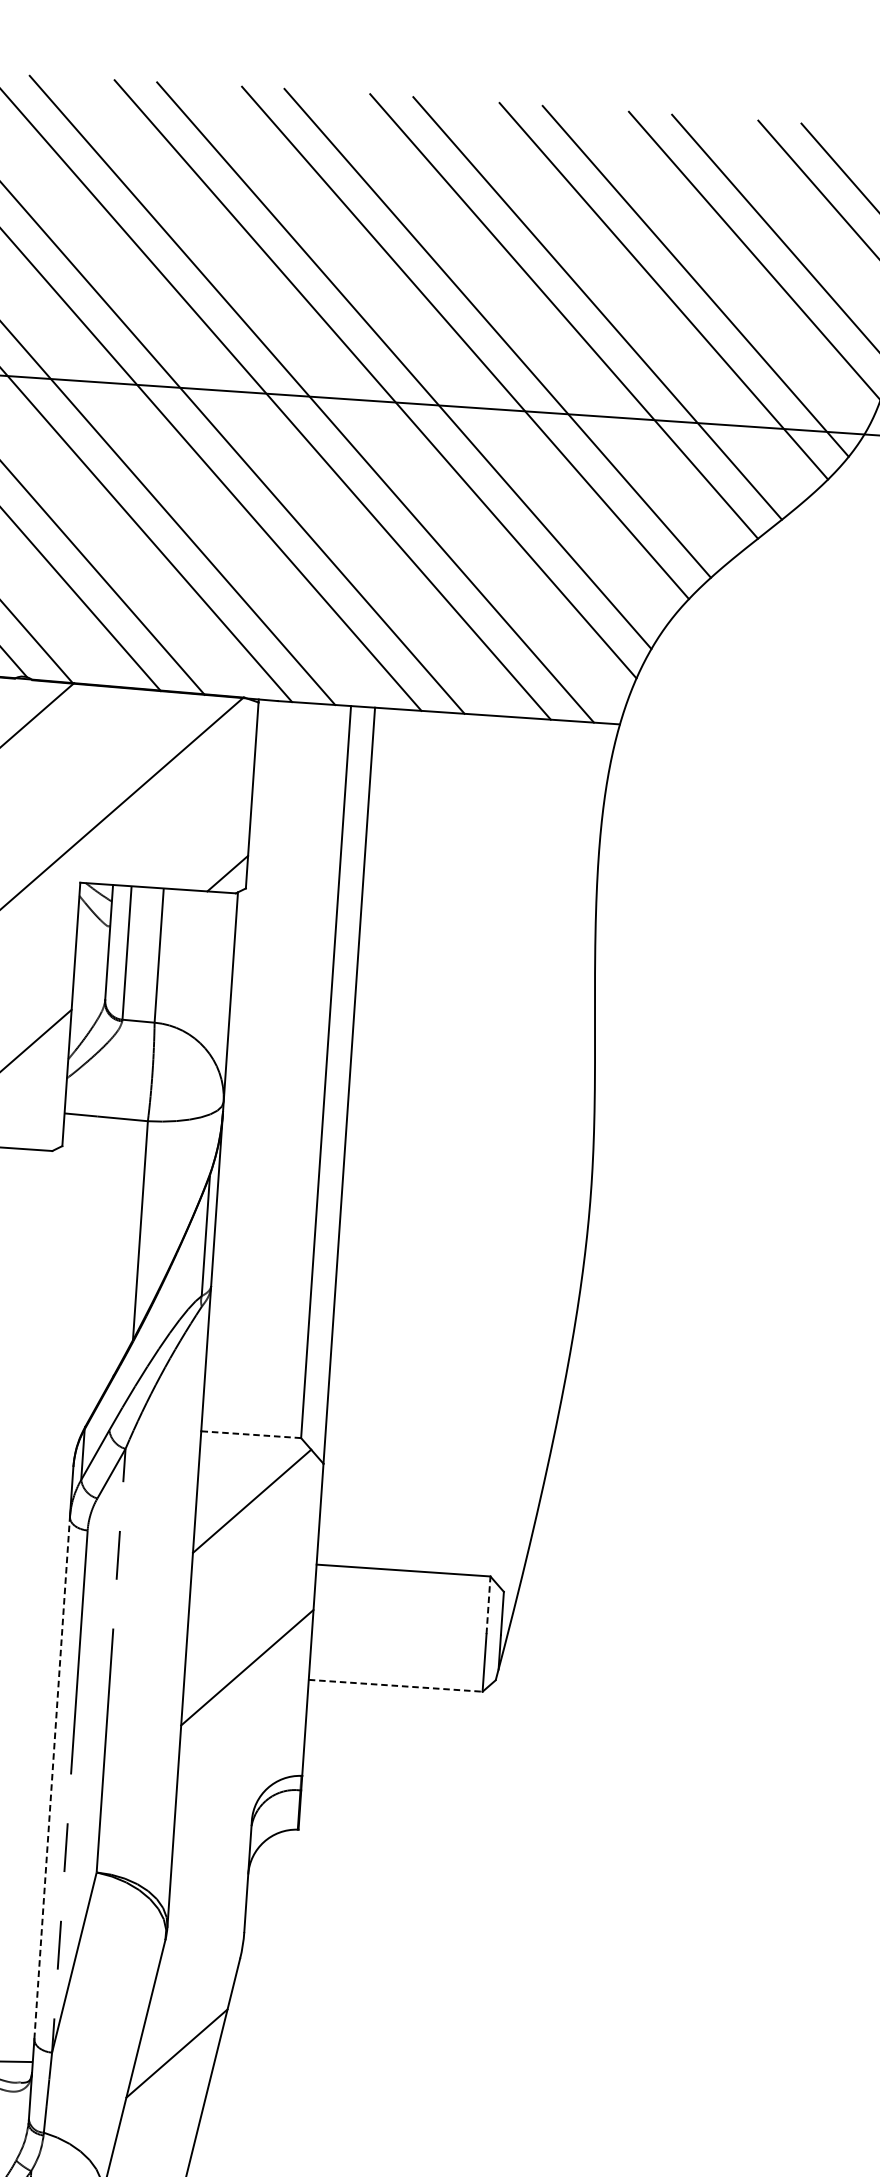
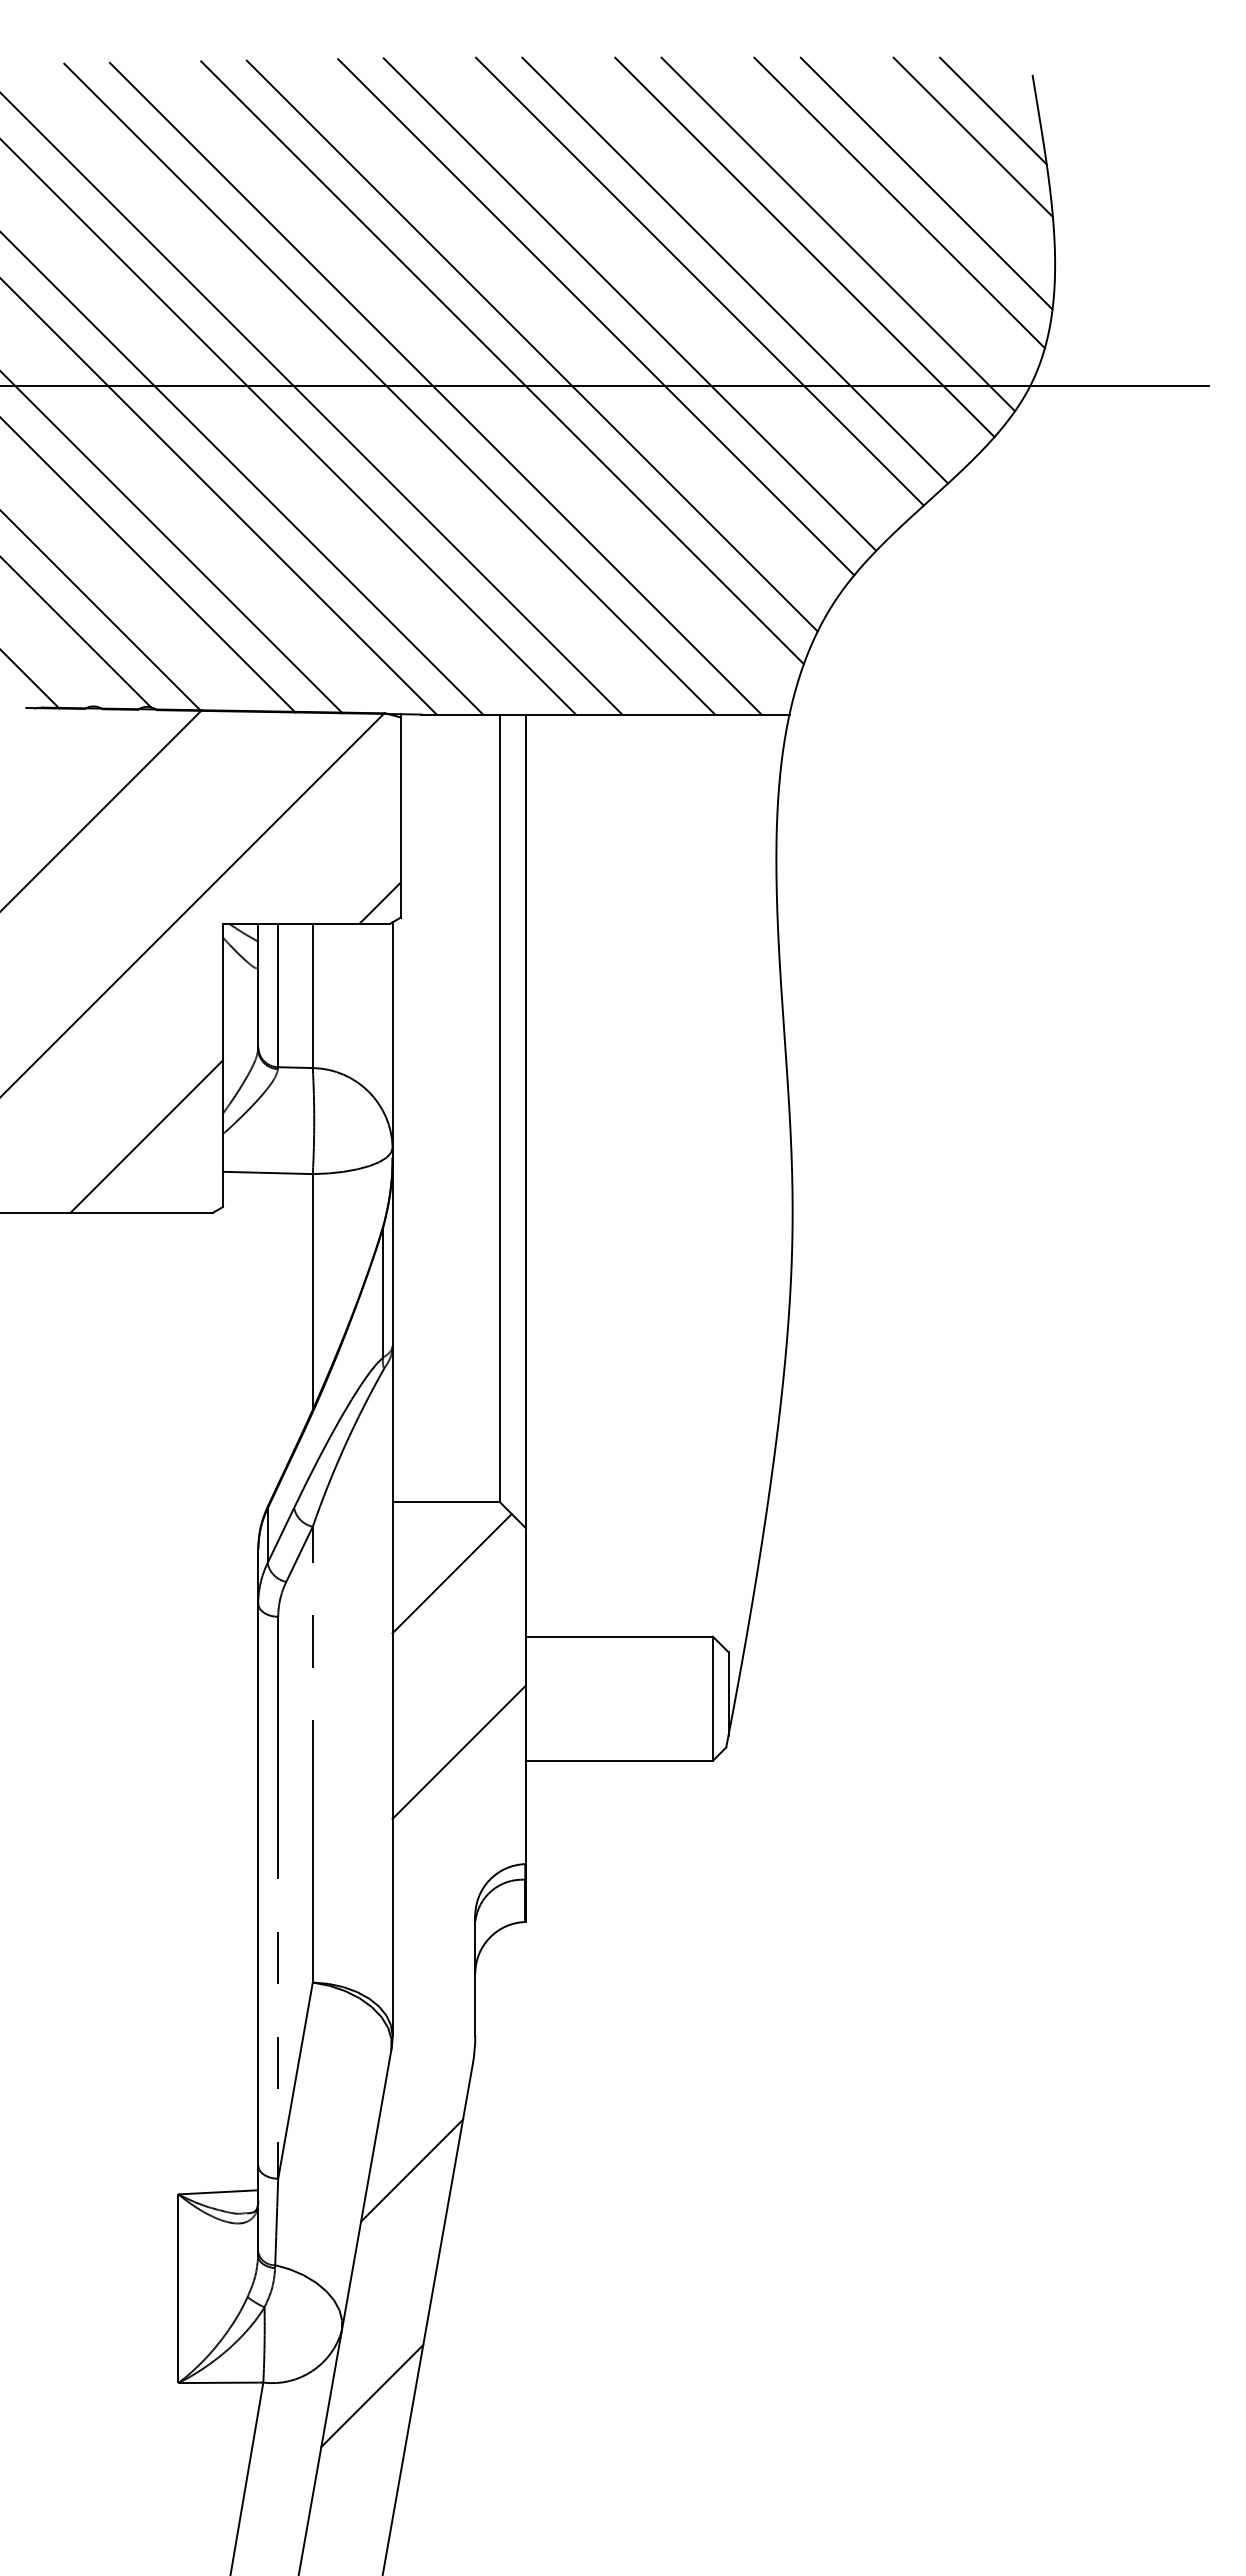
line: (251, 1434) -> (446, 1502), dashed -> solid
line: (488, 1605) -> (713, 1667), dashed -> solid
line: (395, 1685) -> (619, 1760), dashed -> solid
line: (52, 1777) -> (258, 1884), dashed -> solid

